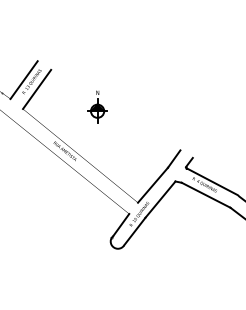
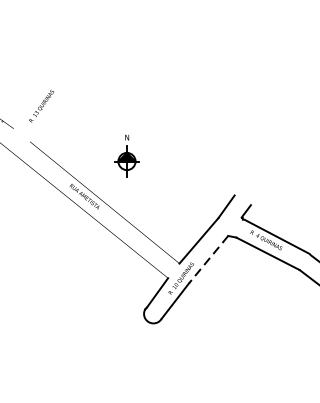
line: (23, 80) -> (30, 104), removed
line: (37, 89) -> (48, 116), removed
part: (97, 106) -> (126, 155), moved
line: (160, 199) -> (208, 259), solid -> dashed

